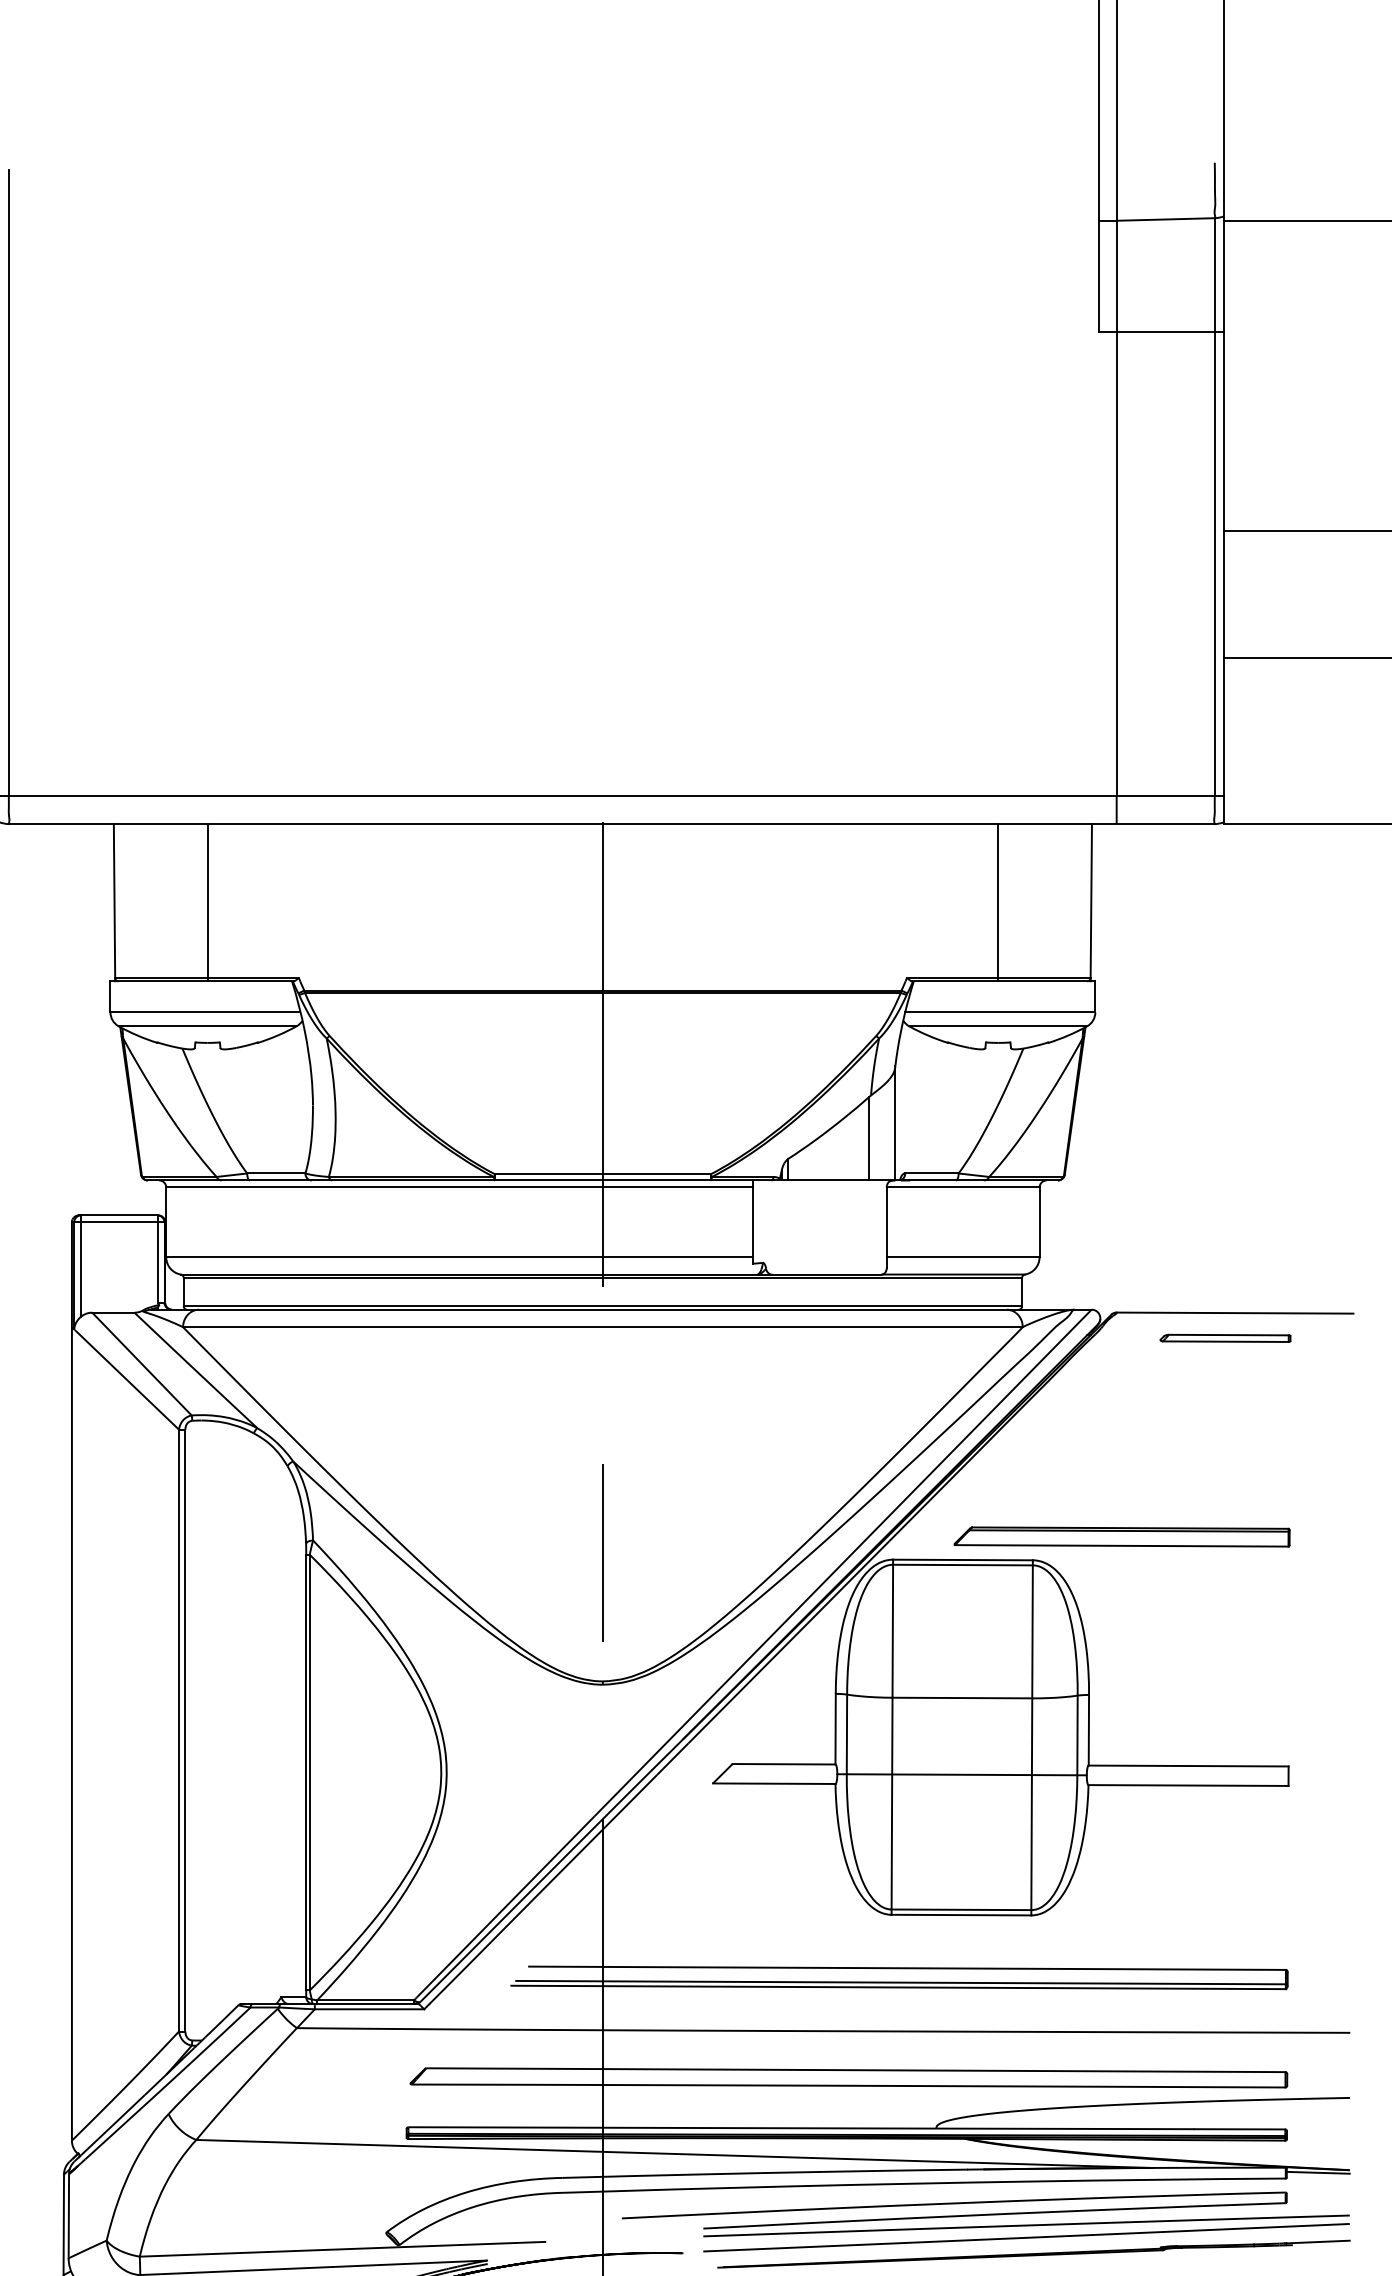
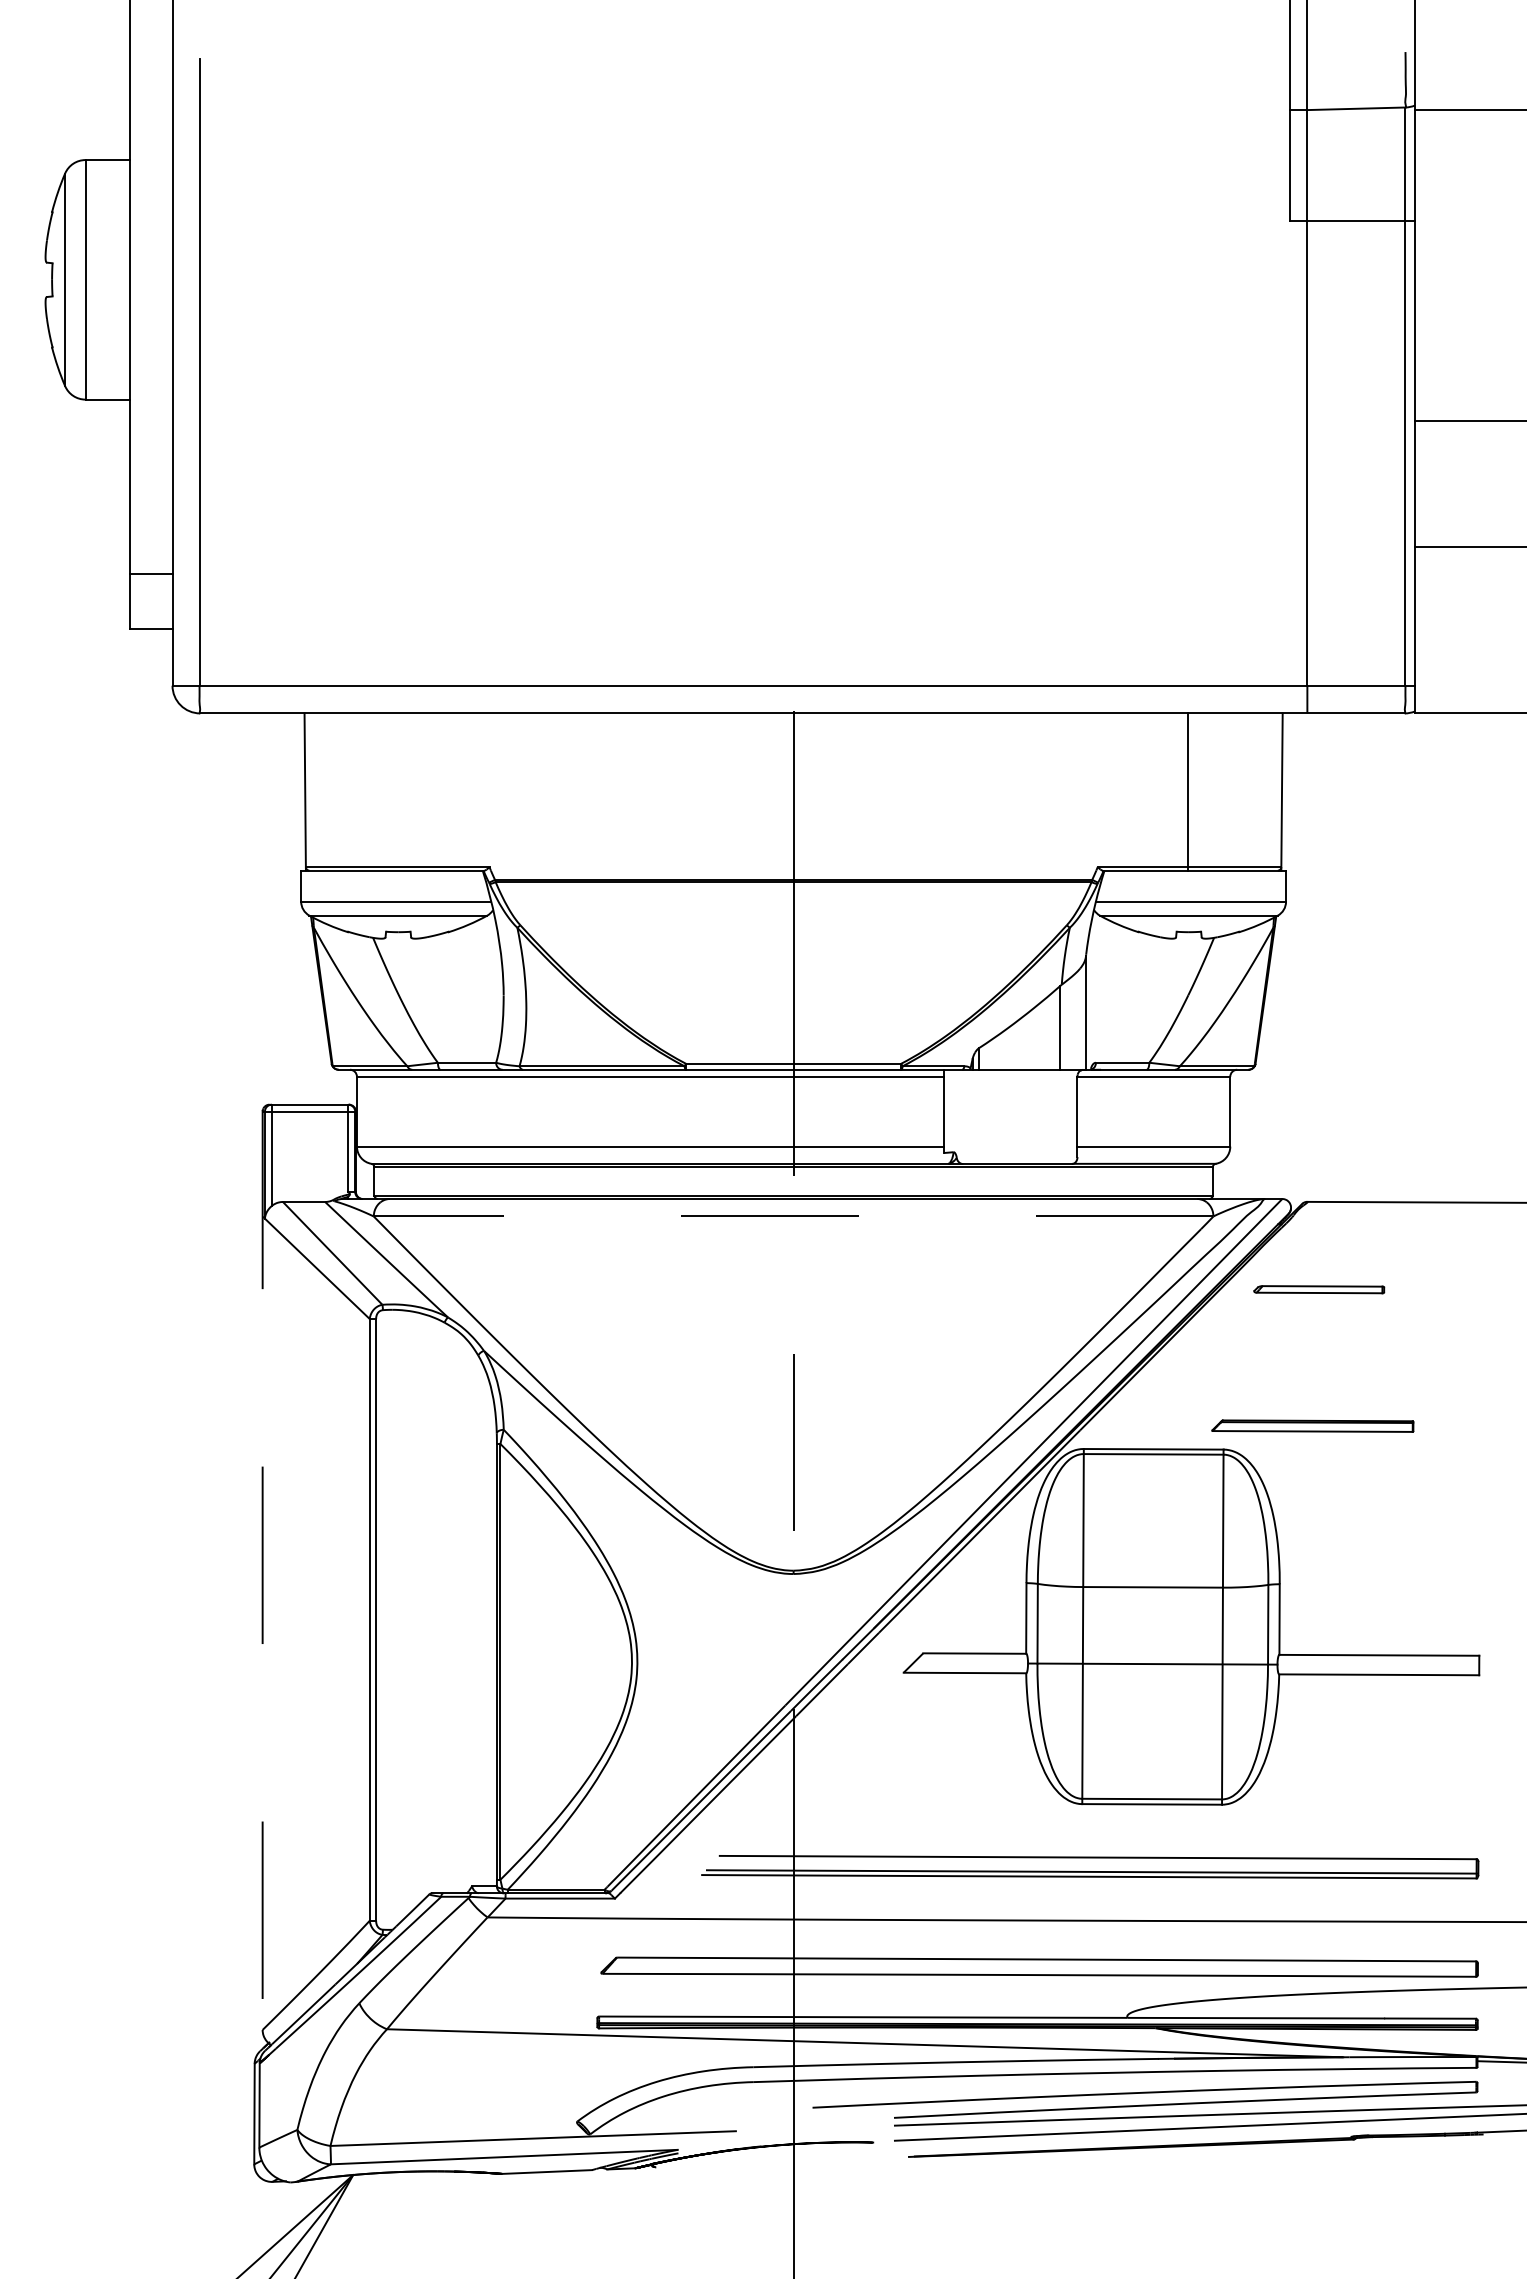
line: (207, 902) -> (398, 791), removed
line: (602, 1327) -> (793, 1216), solid -> dashed
part: (1225, 1338) -> (1319, 1289), moved
part: (1121, 1536) -> (1312, 1425), size x0.6
line: (71, 1681) -> (262, 1570), solid -> dashed

